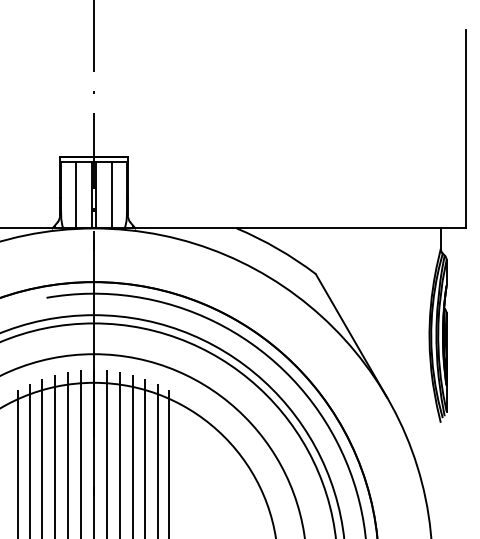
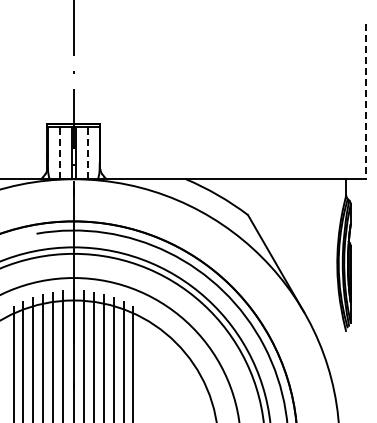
line: (465, 129) -> (365, 101), solid -> dashed
line: (75, 195) -> (59, 153), solid -> dashed
line: (111, 195) -> (87, 153), solid -> dashed

